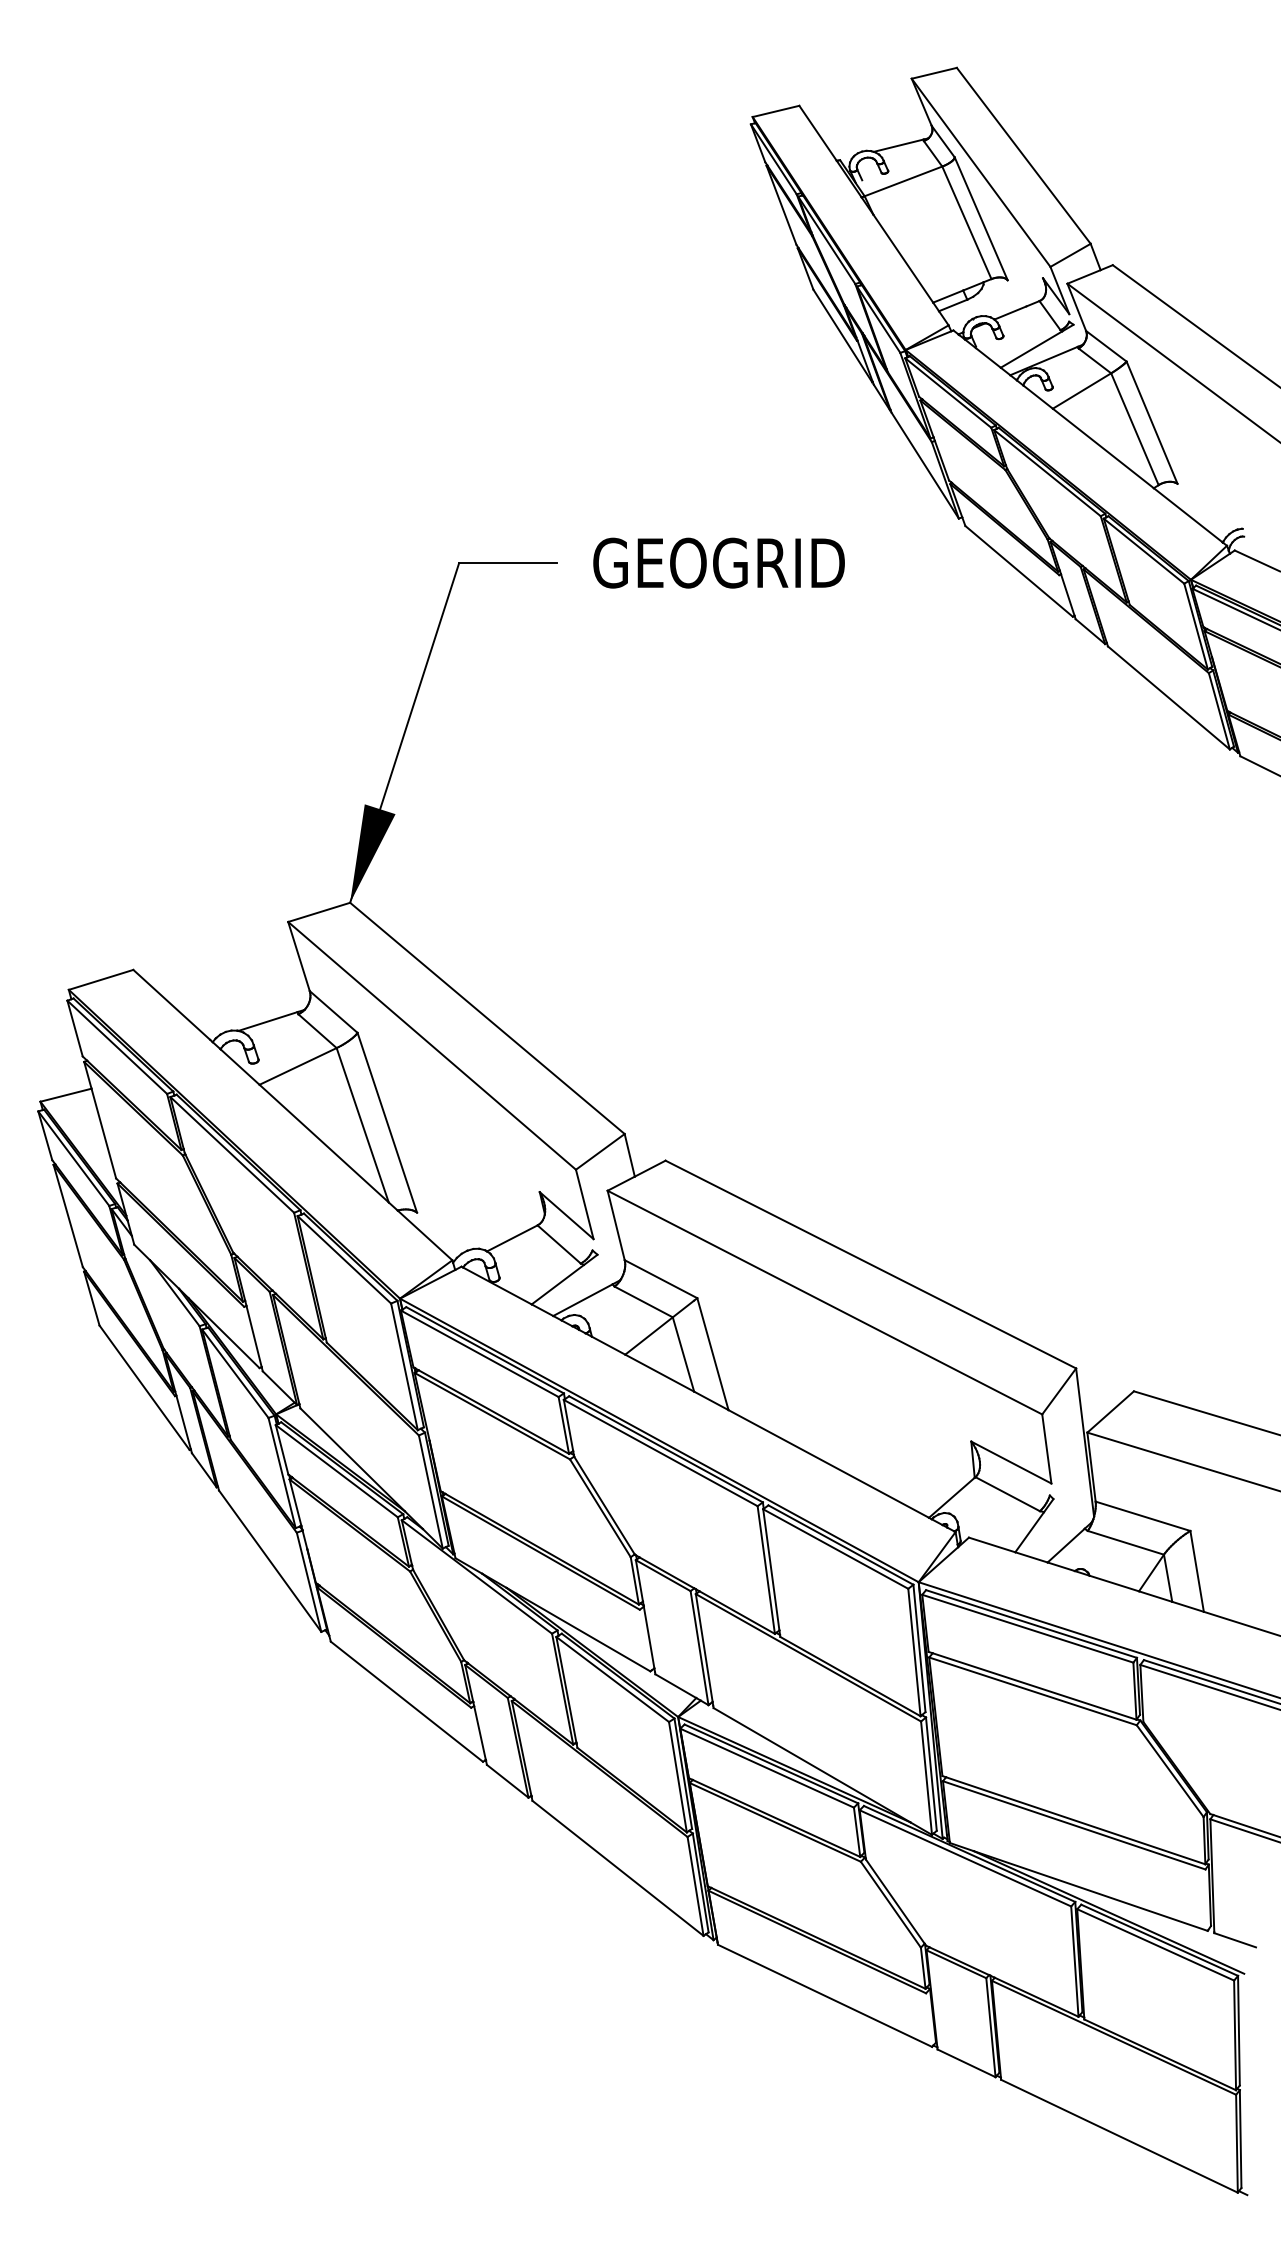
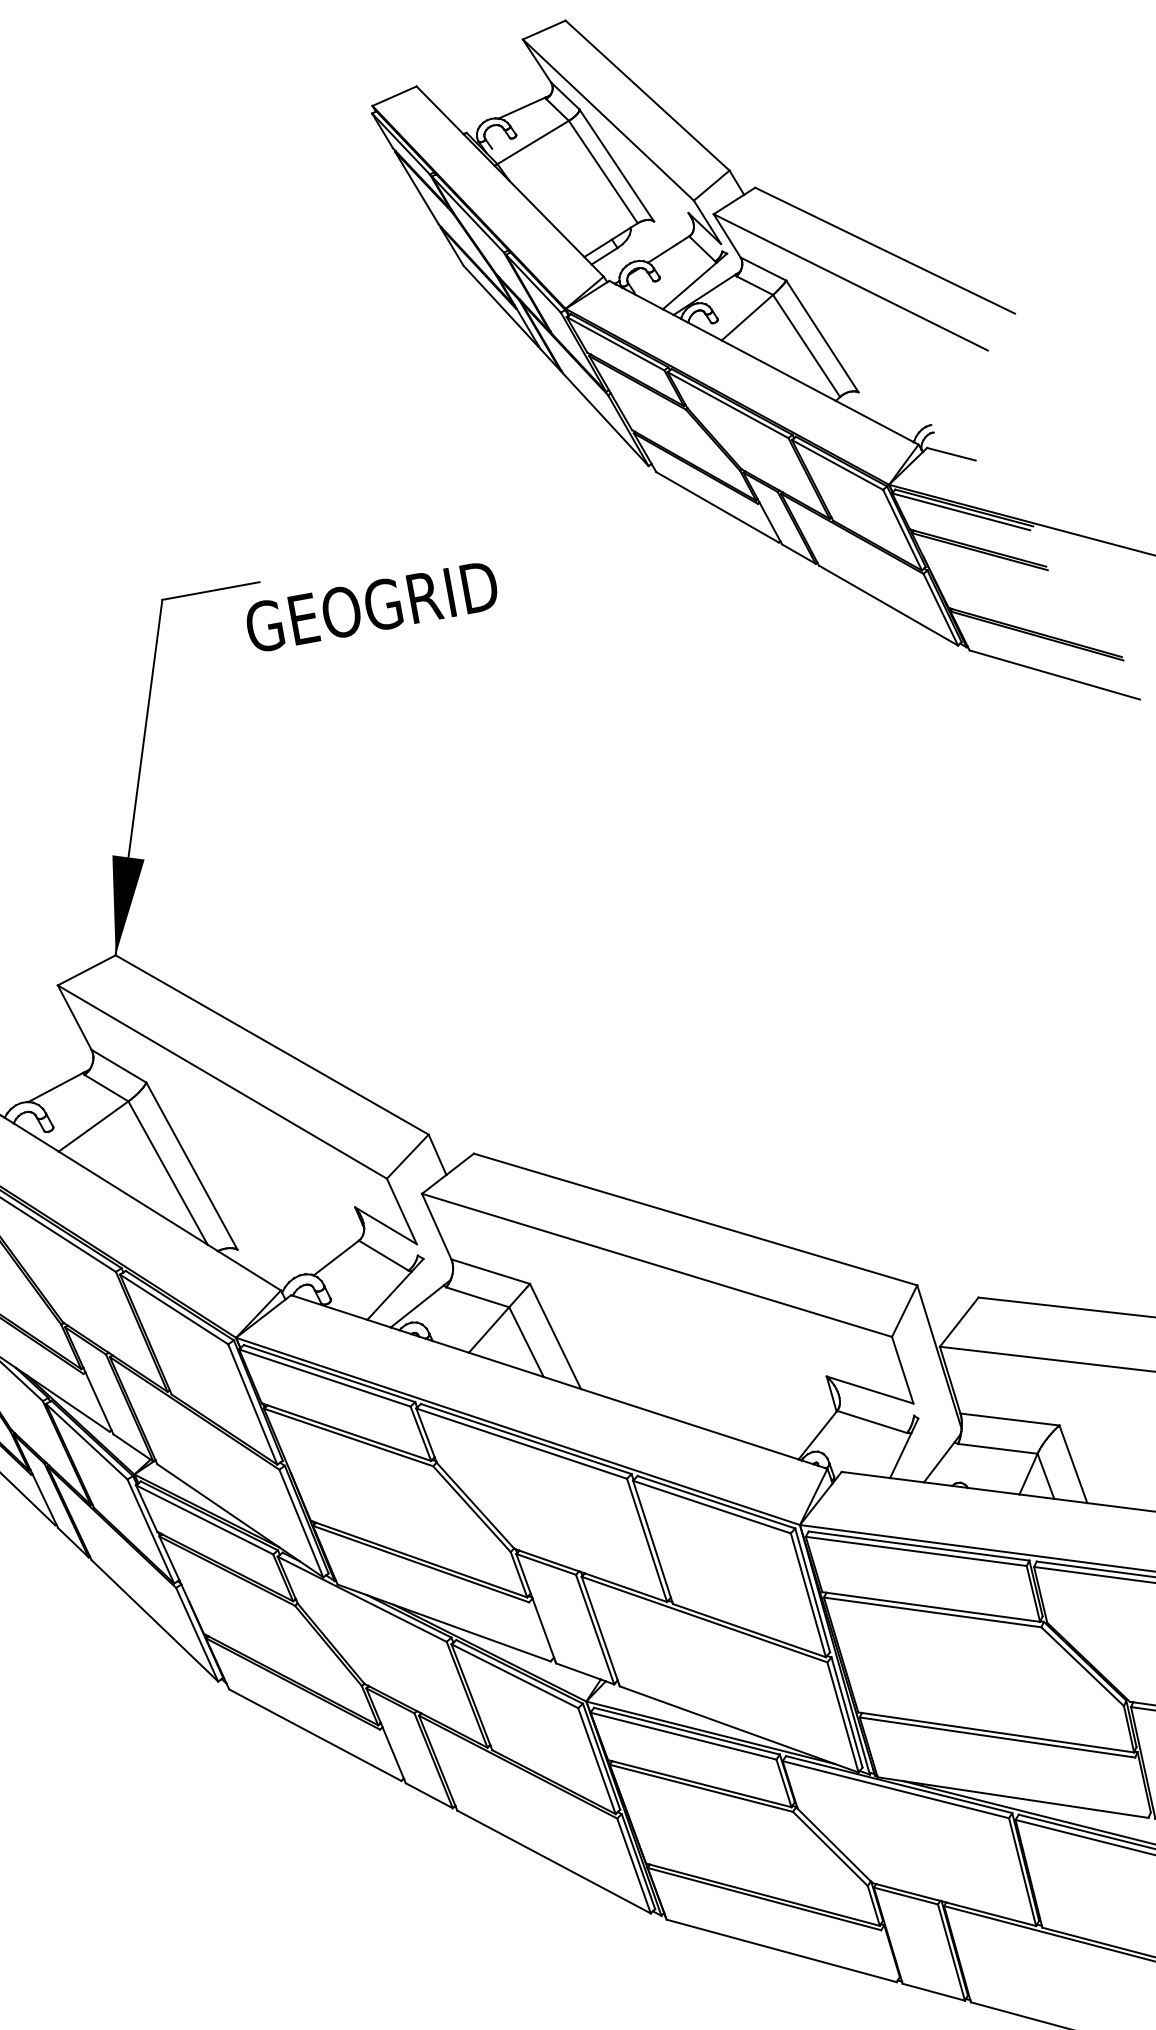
text: (718, 562) -> (371, 606), moved

